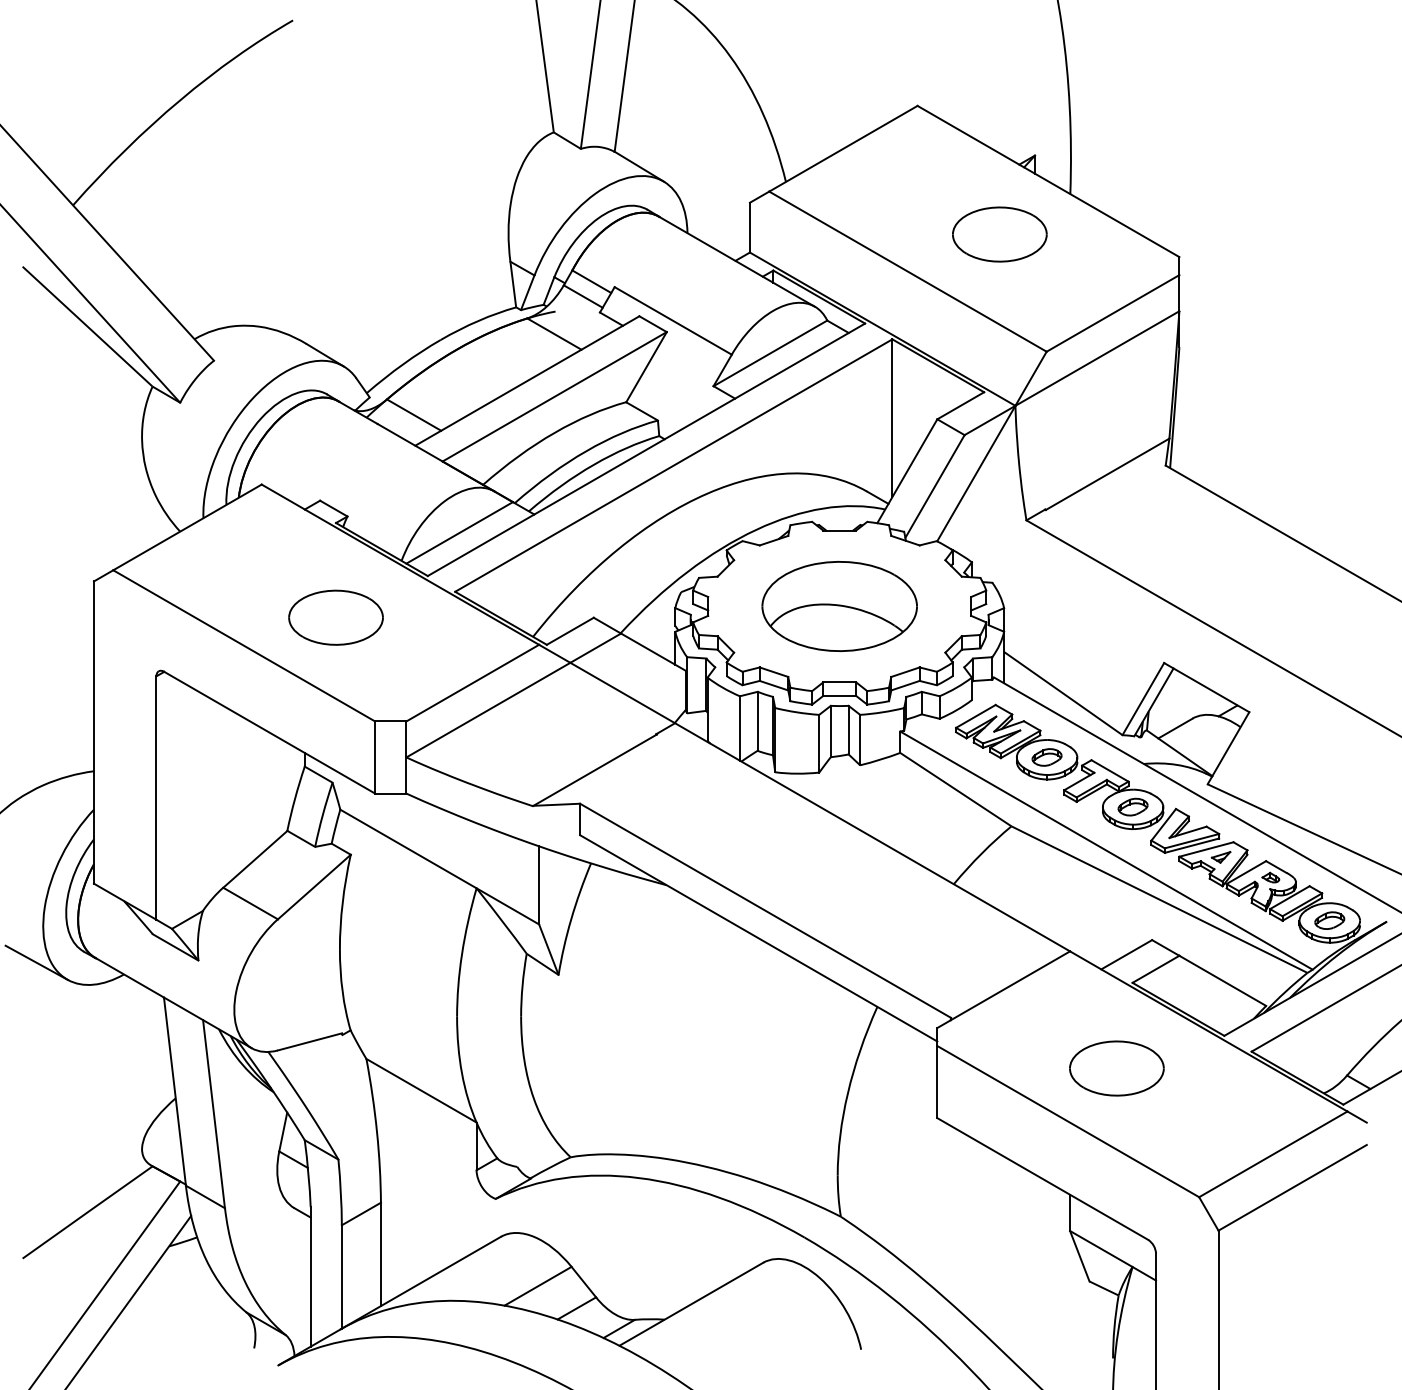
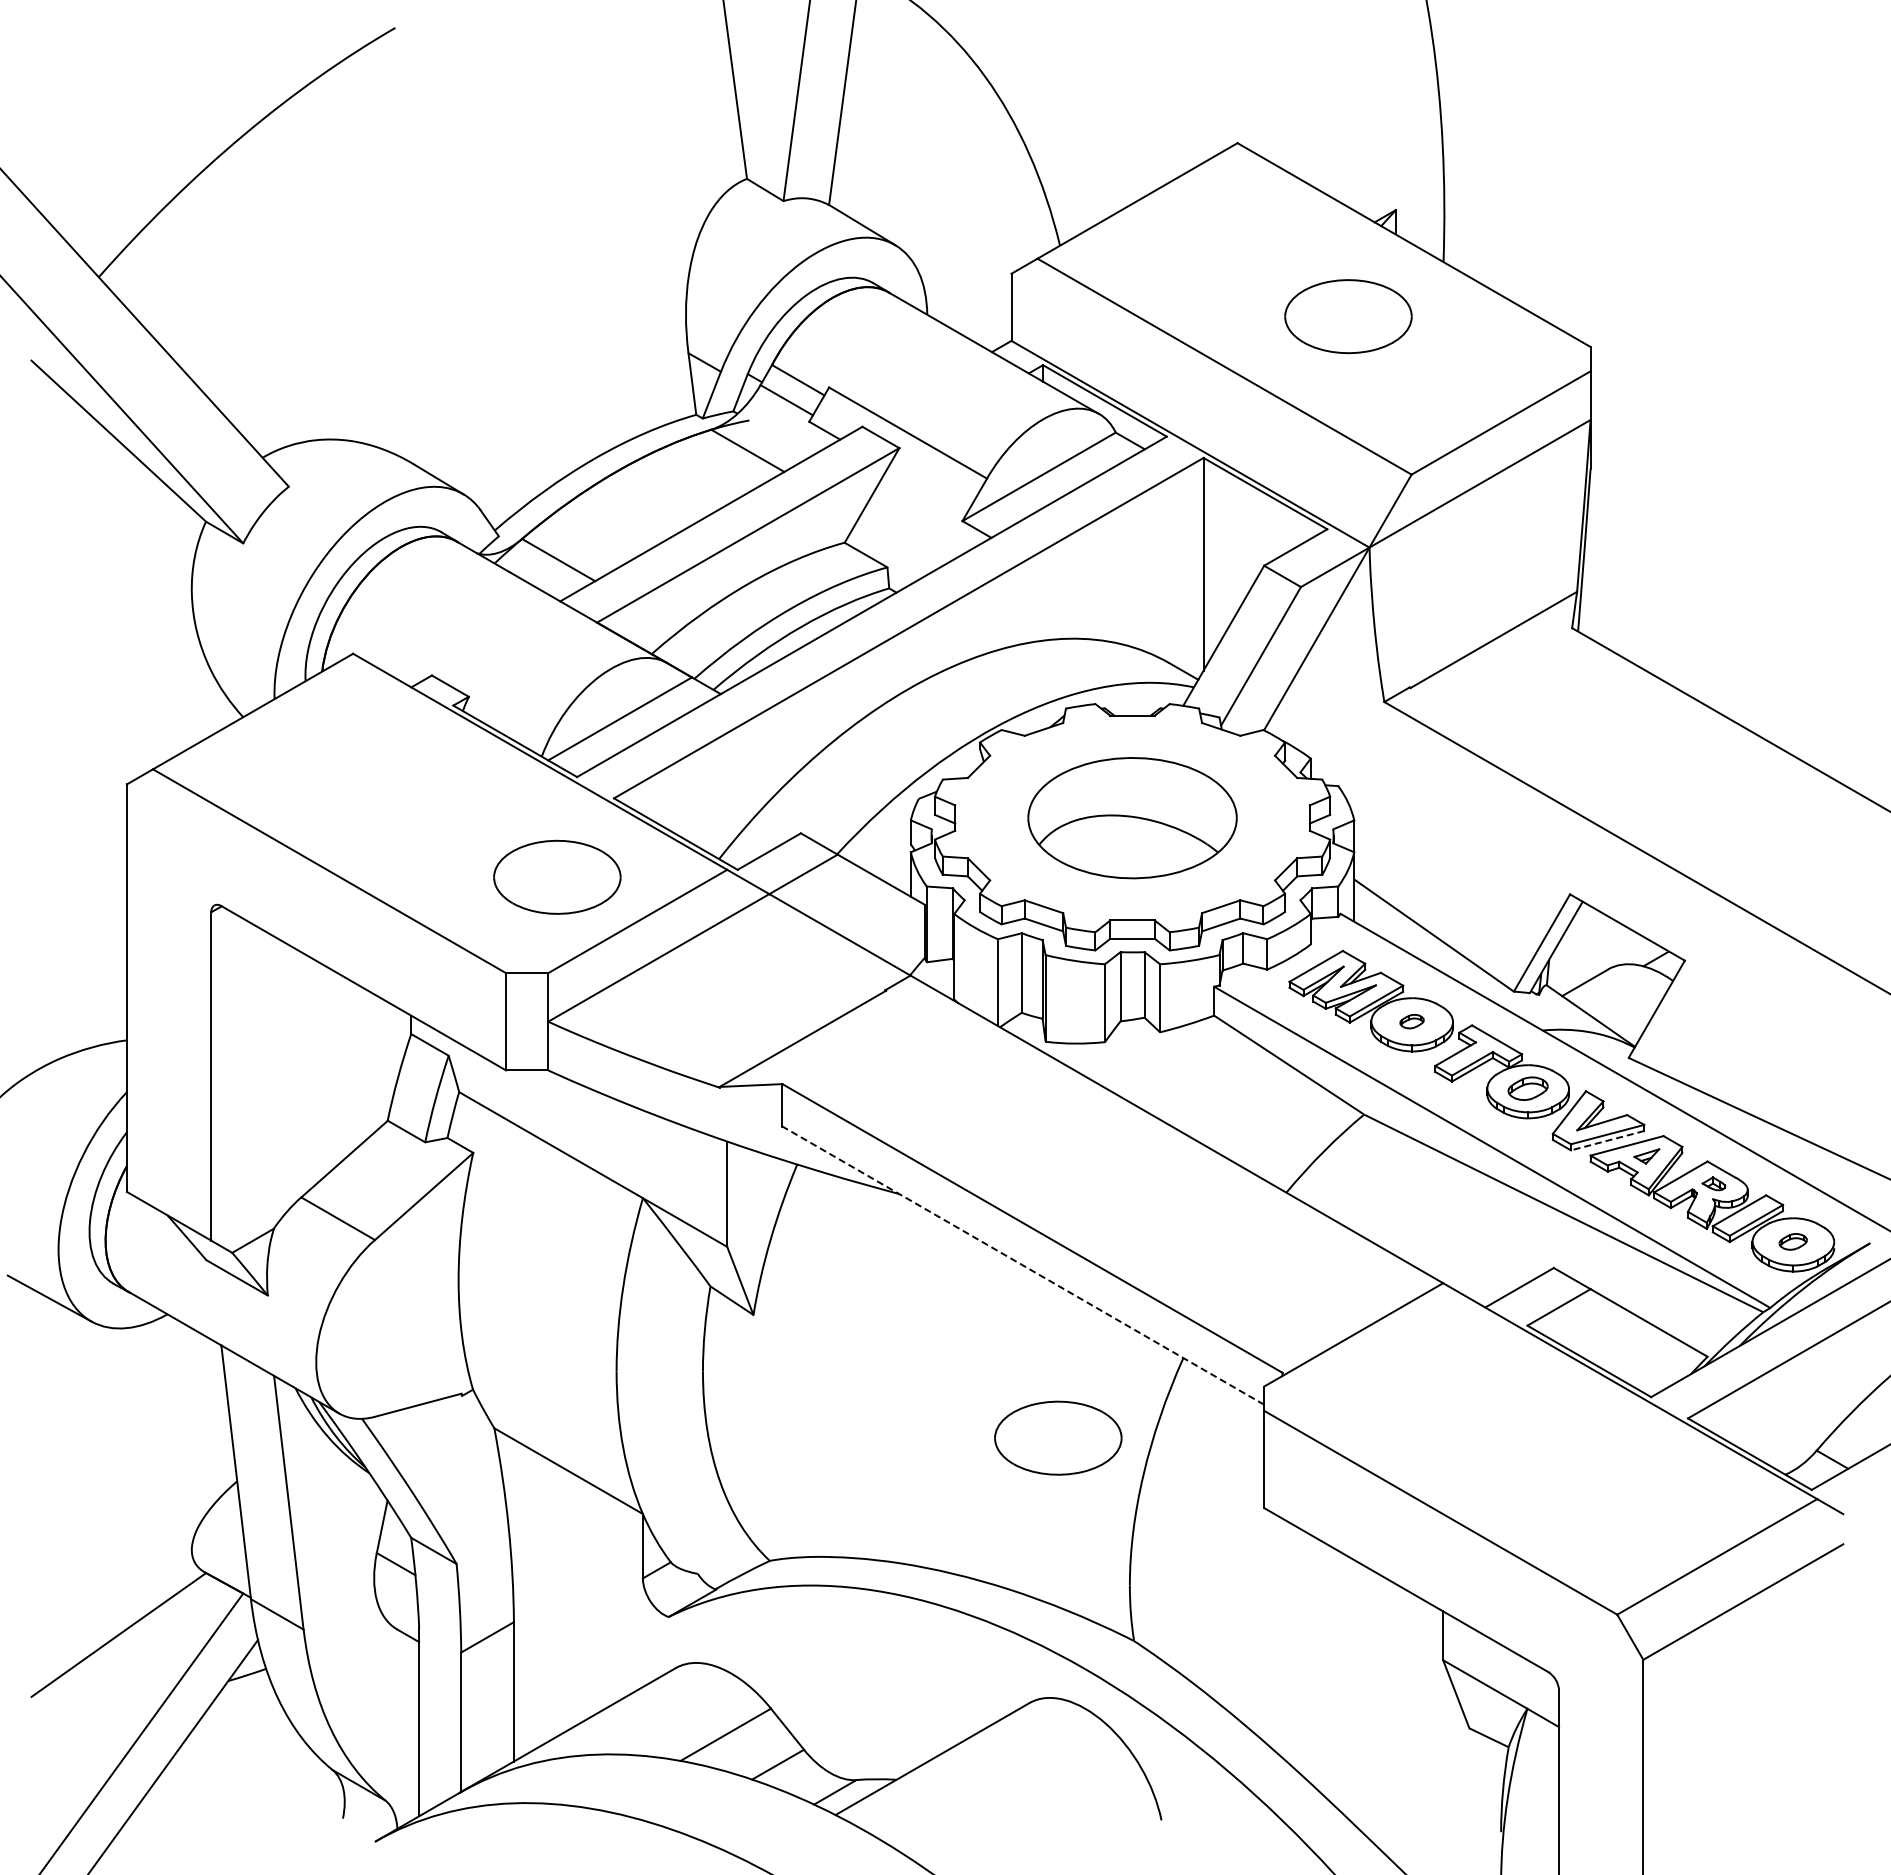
part: (336, 617) -> (557, 876), moved
part: (1046, 757) -> (1411, 1021), size x0.6
line: (1191, 845) -> (1607, 1140), solid -> dashed
part: (1329, 920) -> (1792, 1241), size x0.7
line: (758, 938) -> (1022, 1265), solid -> dashed
part: (1117, 1068) -> (1058, 1437), moved

